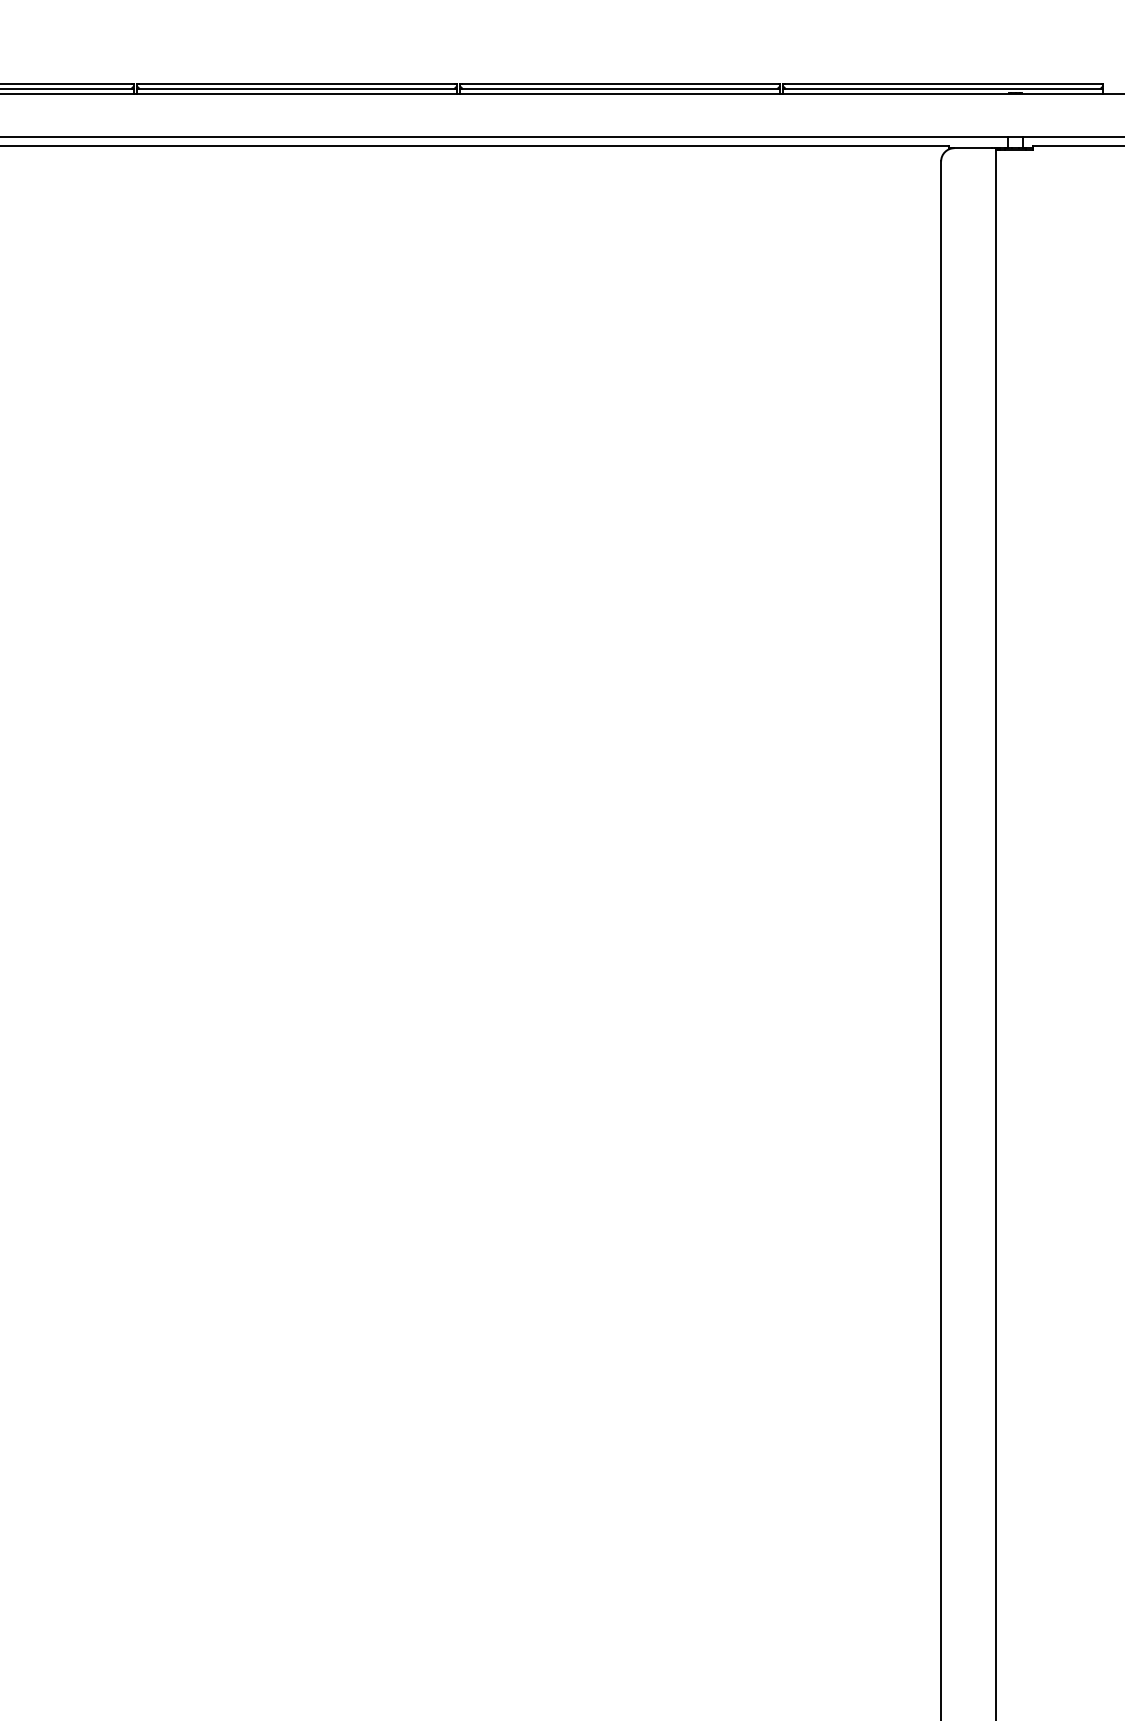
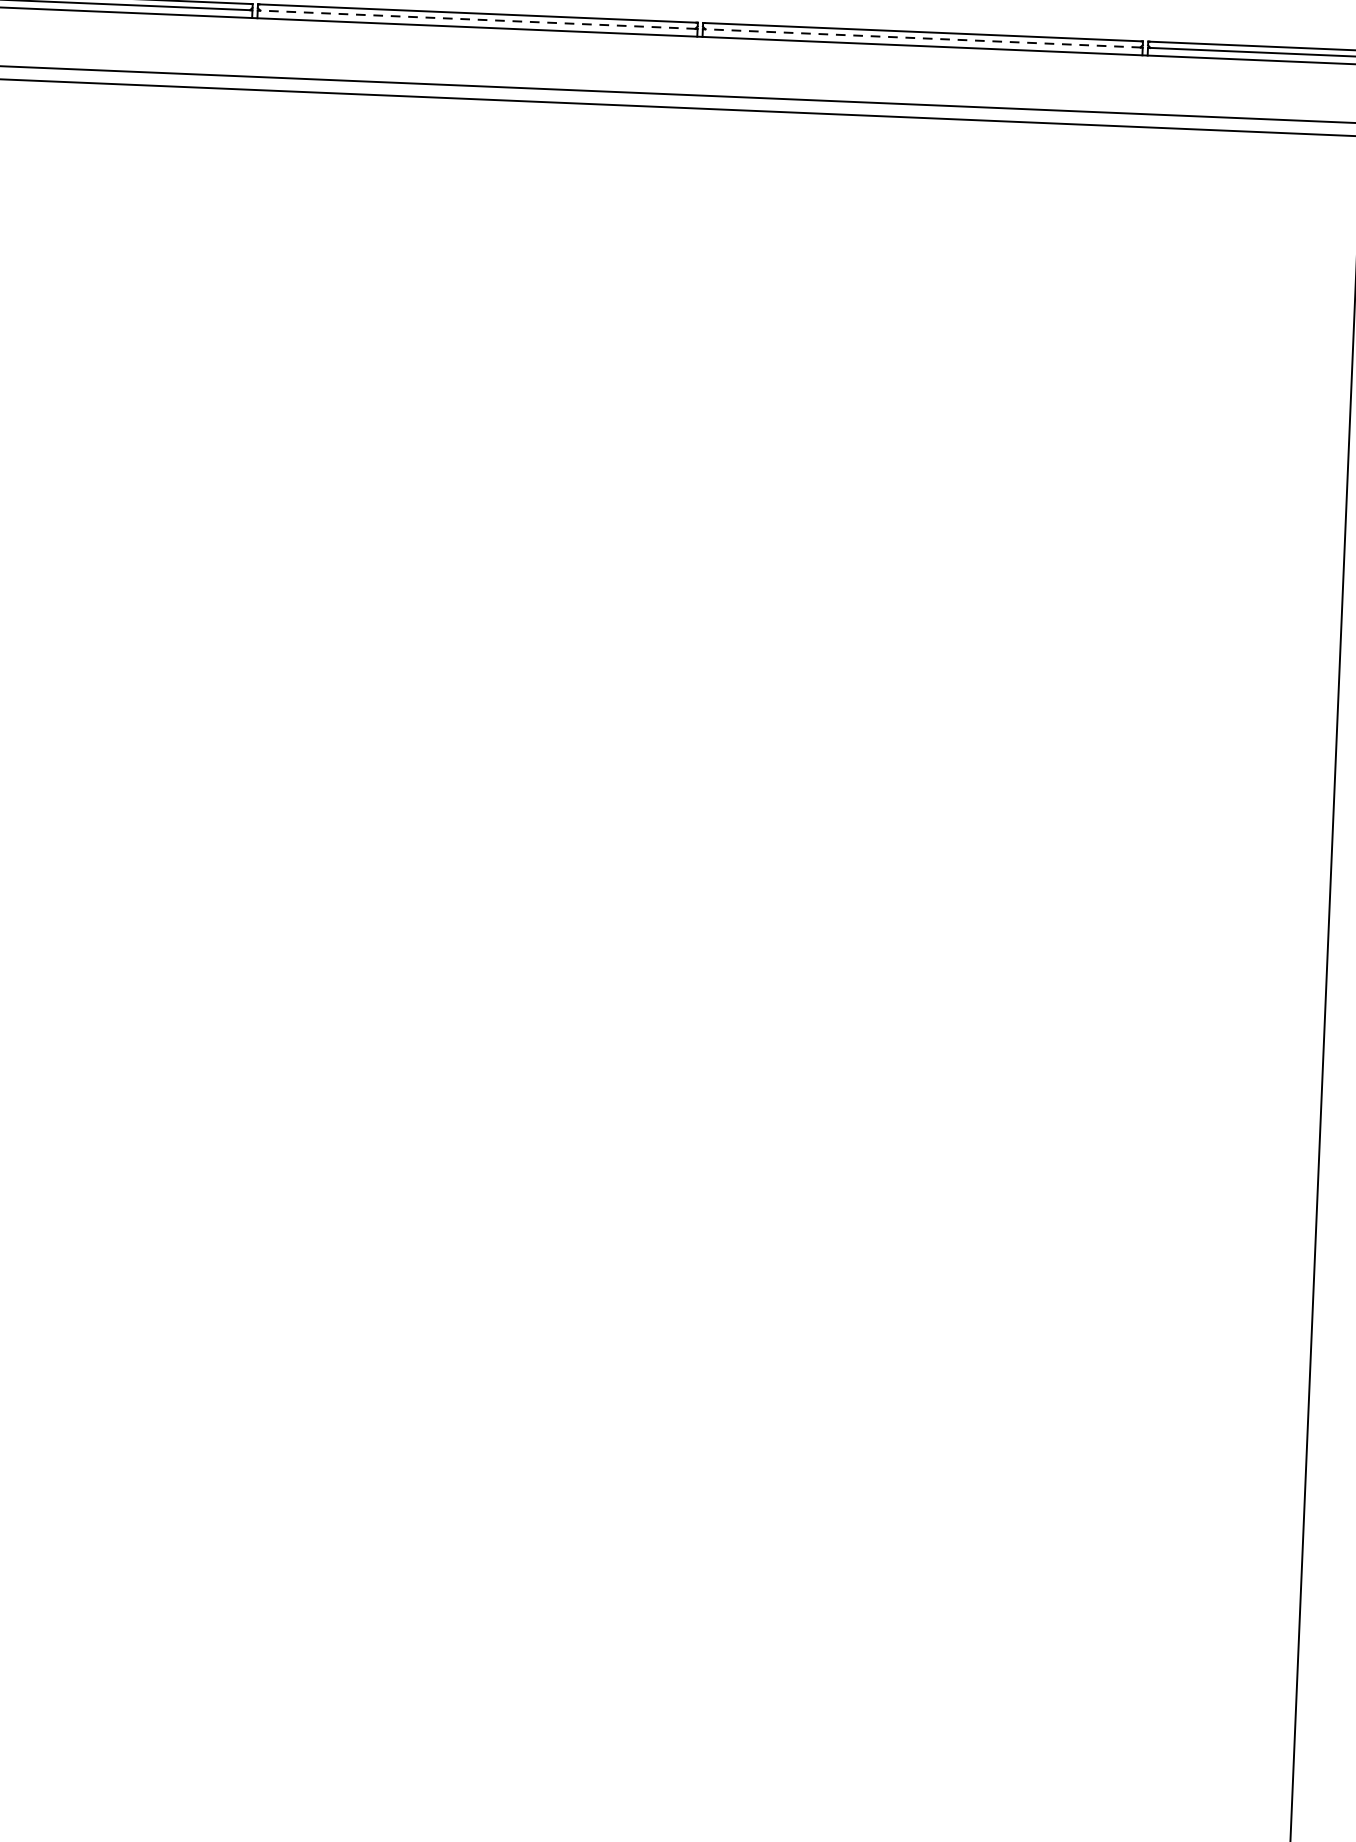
line: (296, 88) -> (476, 19), solid -> dashed
line: (619, 88) -> (922, 38), solid -> dashed

